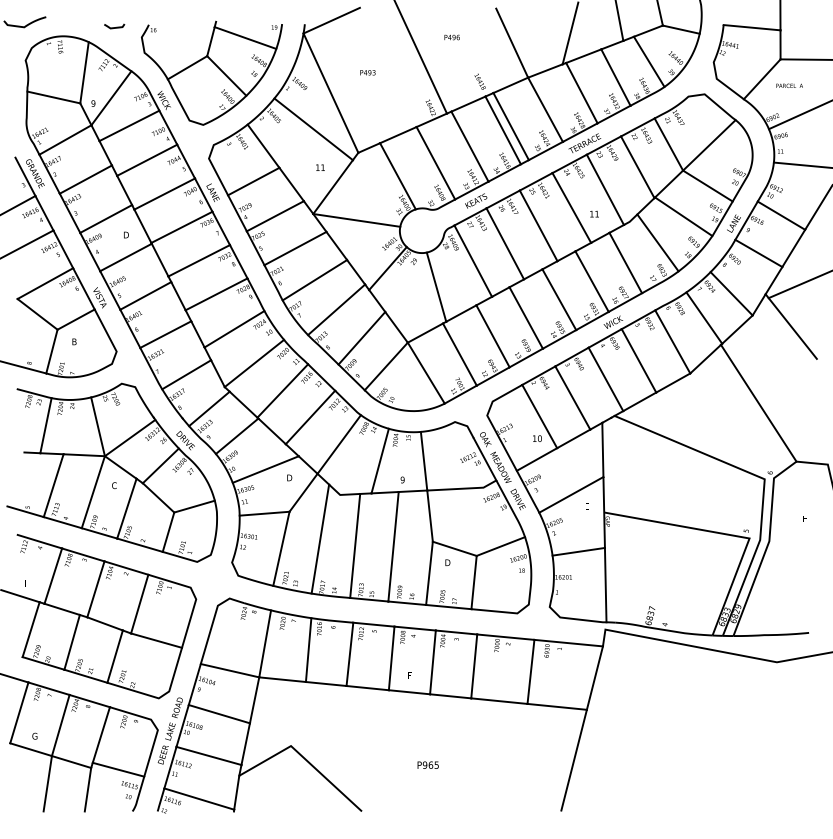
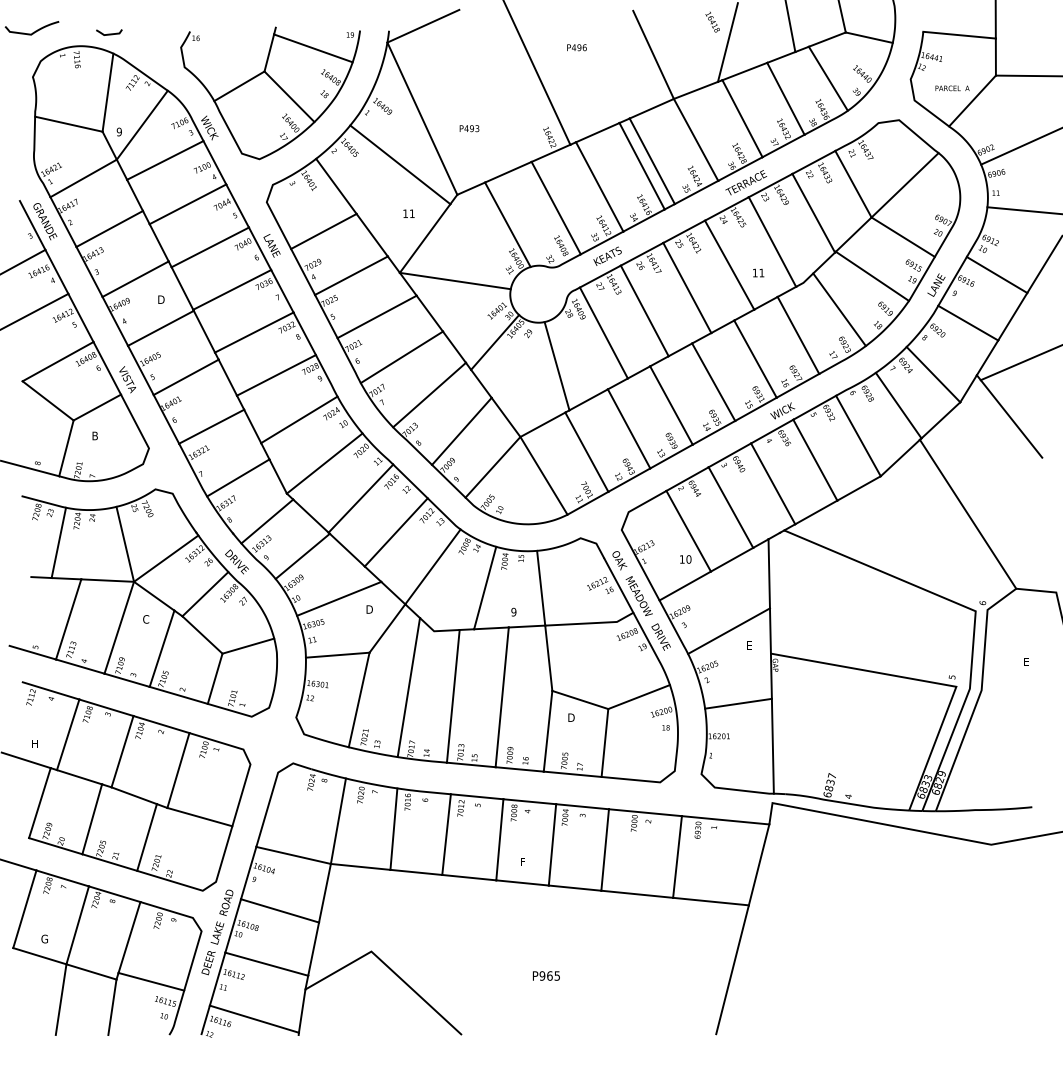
curve: (114, 27) -> (109, 33), moved
text: (367, 72) -> (469, 128), moved
text: (479, 81) -> (712, 21), moved
text: (789, 85) -> (952, 88), moved

